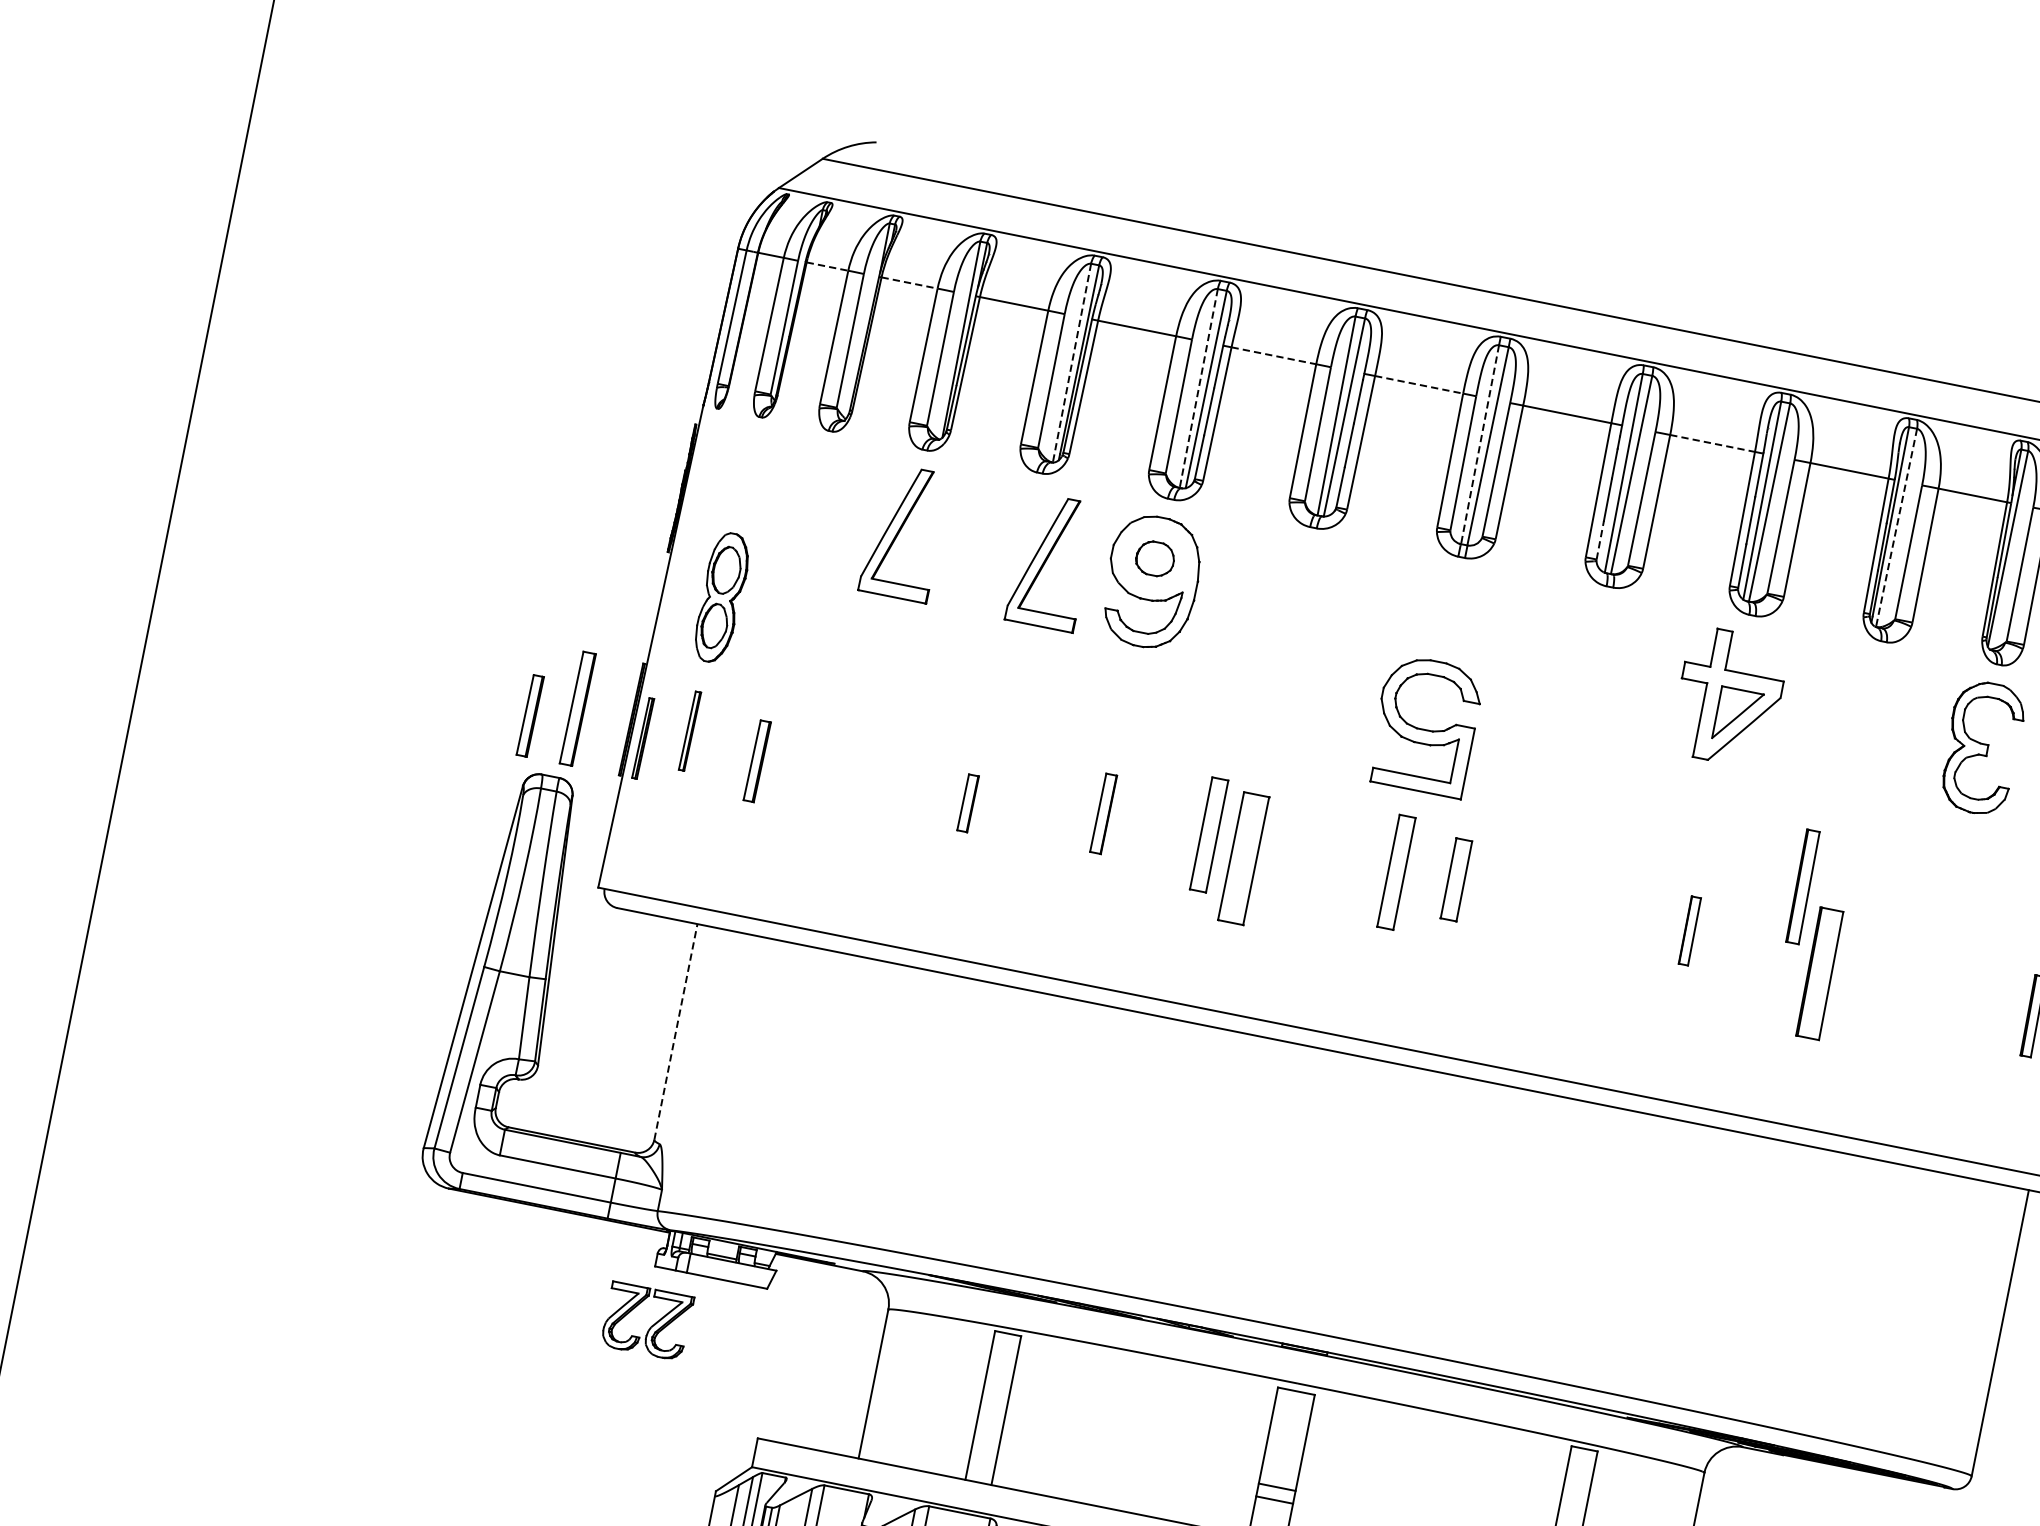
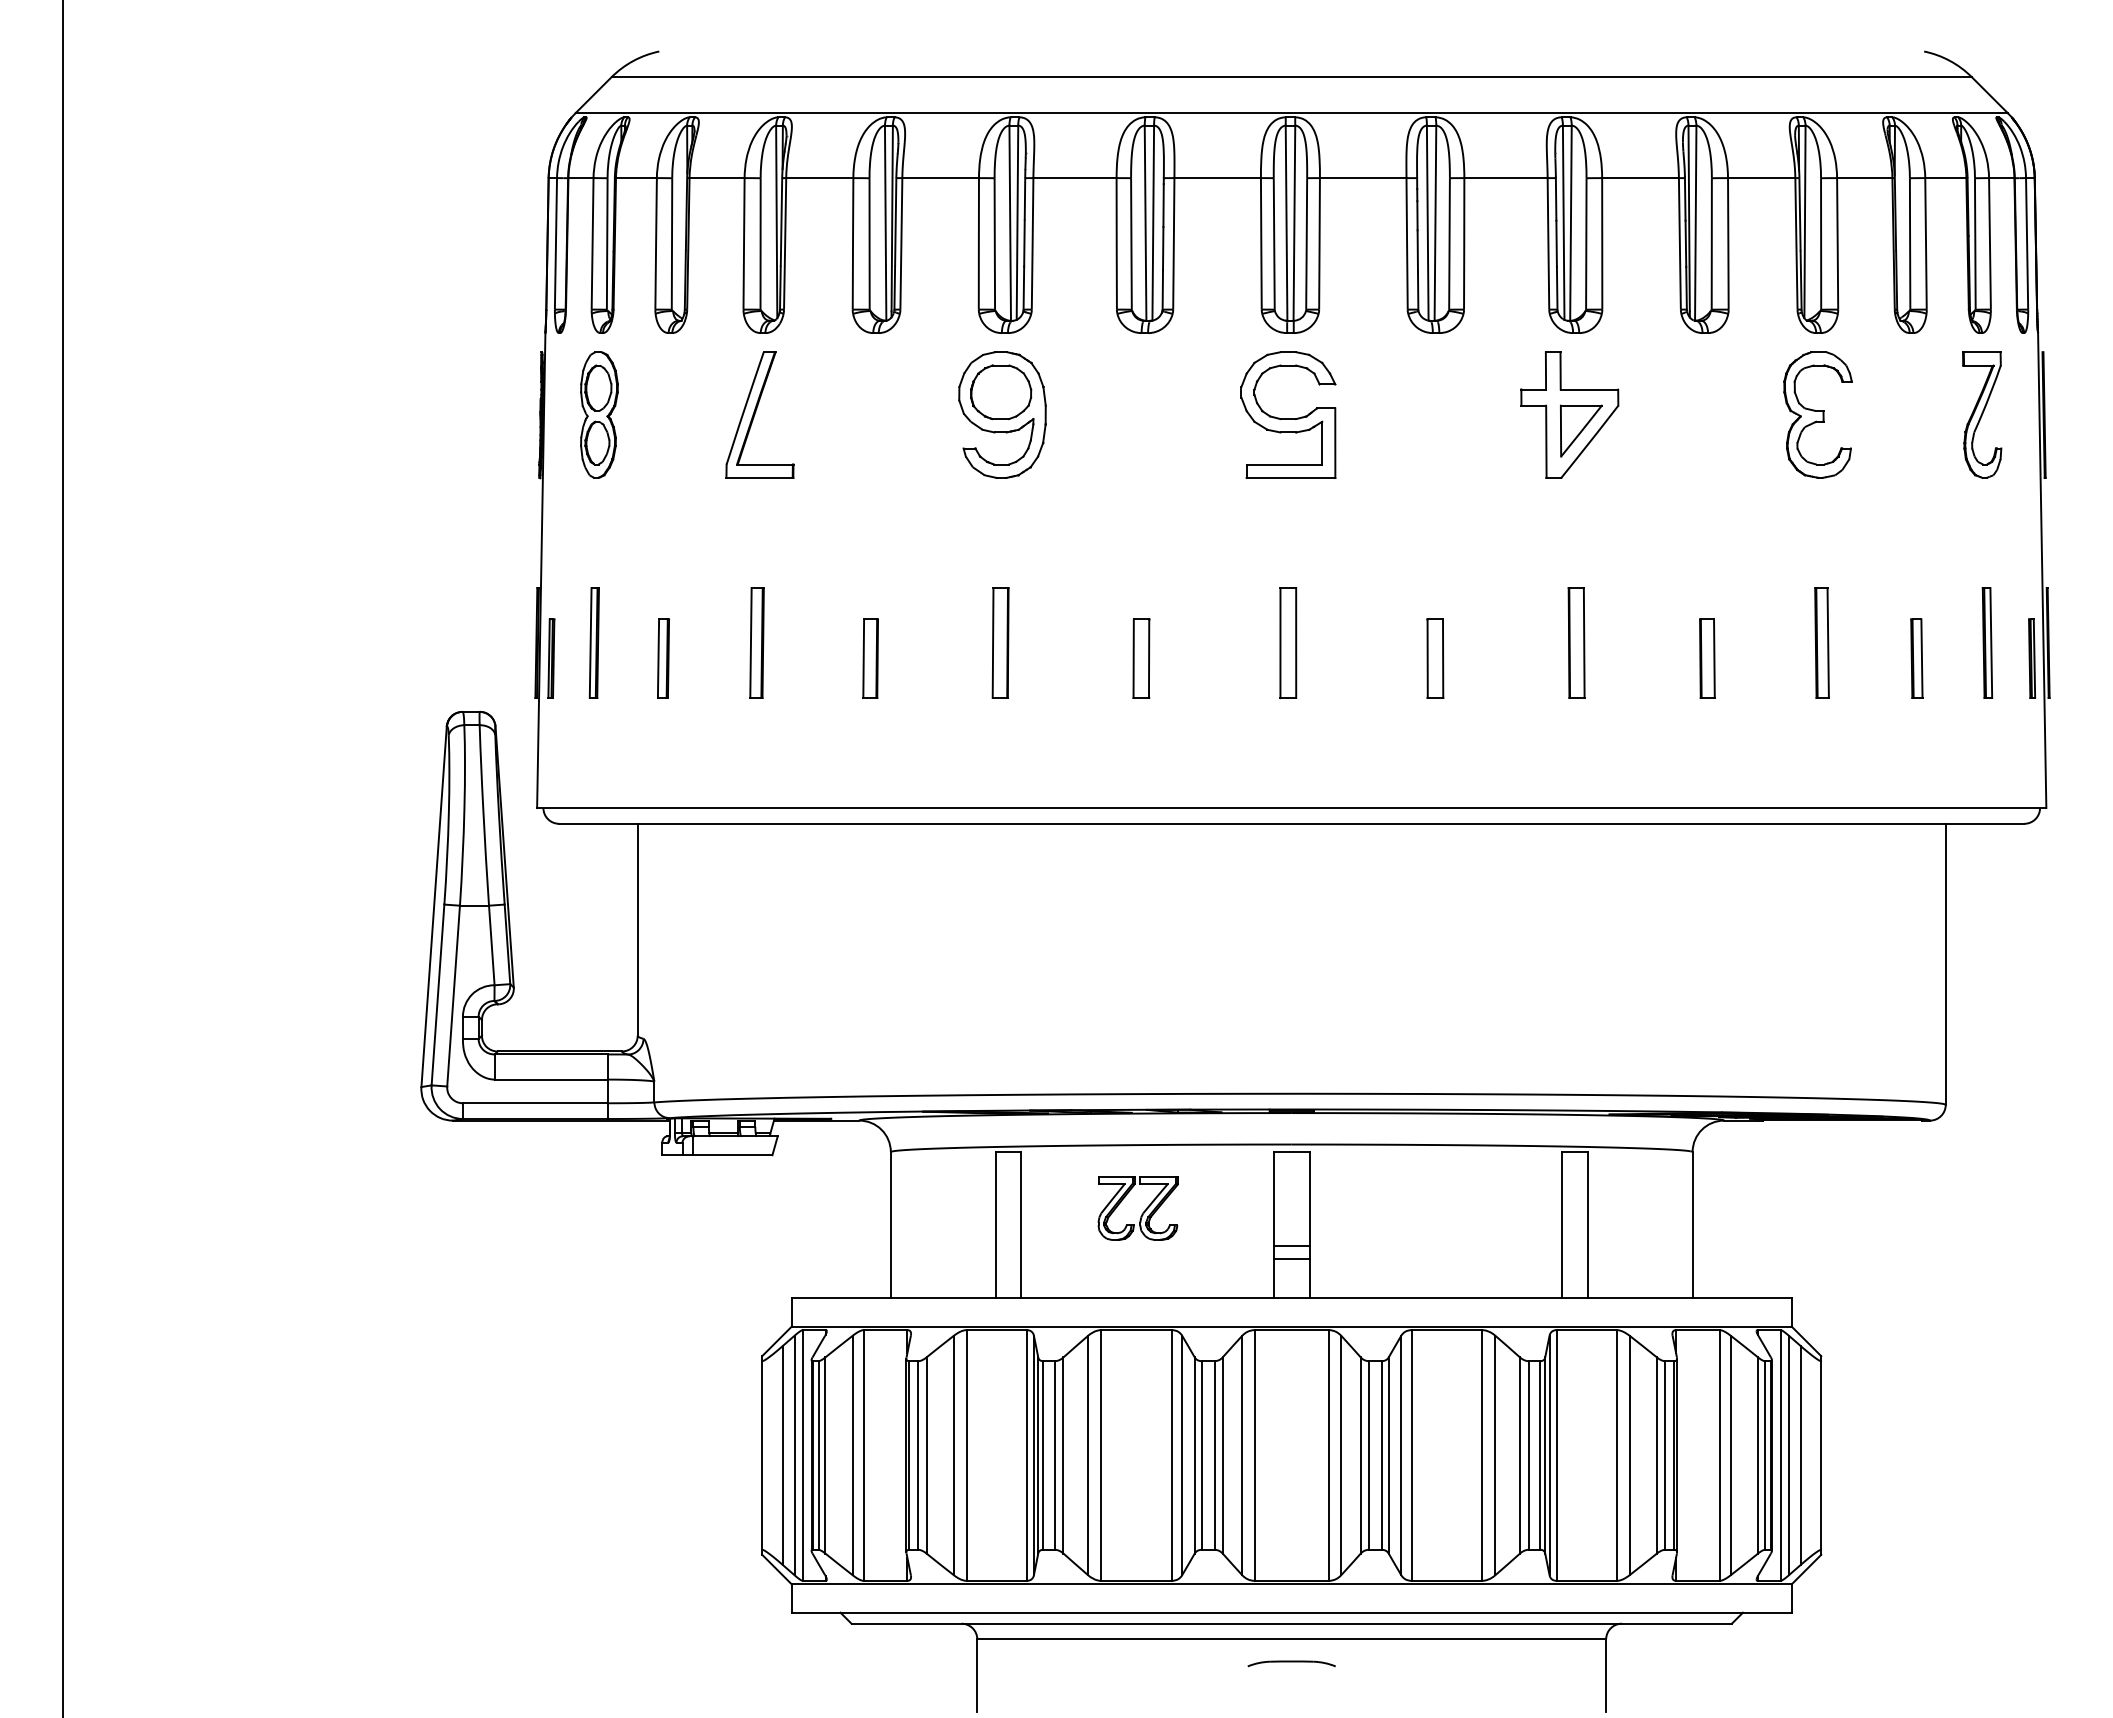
line: (827, 266) -> (636, 178), dashed -> solid
line: (909, 283) -> (717, 178), dashed -> solid
line: (1274, 356) -> (1075, 178), dashed -> solid
line: (1071, 363) -> (885, 223), dashed -> solid
line: (1419, 385) -> (1218, 178), dashed -> solid
line: (1199, 388) -> (1010, 223), dashed -> solid
line: (1713, 443) -> (1506, 178), dashed -> solid
line: (1479, 445) -> (1286, 223), dashed -> solid
line: (1896, 528) -> (1695, 223), dashed -> solid
line: (1600, 540) -> (1418, 290), dashed -> solid
part: (1155, 559) -> (1001, 392), size x1.67
part: (1051, 561) -> (903, 414), removed
part: (722, 597) -> (599, 414), moved
part: (577, 708) -> (756, 642), moved
part: (530, 715) -> (440, 658), removed
part: (1426, 725) -> (1288, 414), moved
part: (689, 730) -> (593, 642), size x1.43
part: (968, 803) -> (870, 658), size x1.43
part: (1103, 813) -> (1000, 642), size x1.43
part: (1209, 835) -> (1104, 643), removed
part: (1243, 858) -> (1141, 658), size x0.62
part: (1456, 879) -> (1435, 658), moved
part: (1802, 886) -> (1821, 642), moved
part: (1689, 930) -> (1576, 642), size x1.67
part: (1819, 973) -> (1707, 658), size x0.62
line: (675, 1031) -> (637, 929), dashed -> solid
part: (650, 1326) -> (1142, 1212), moved

